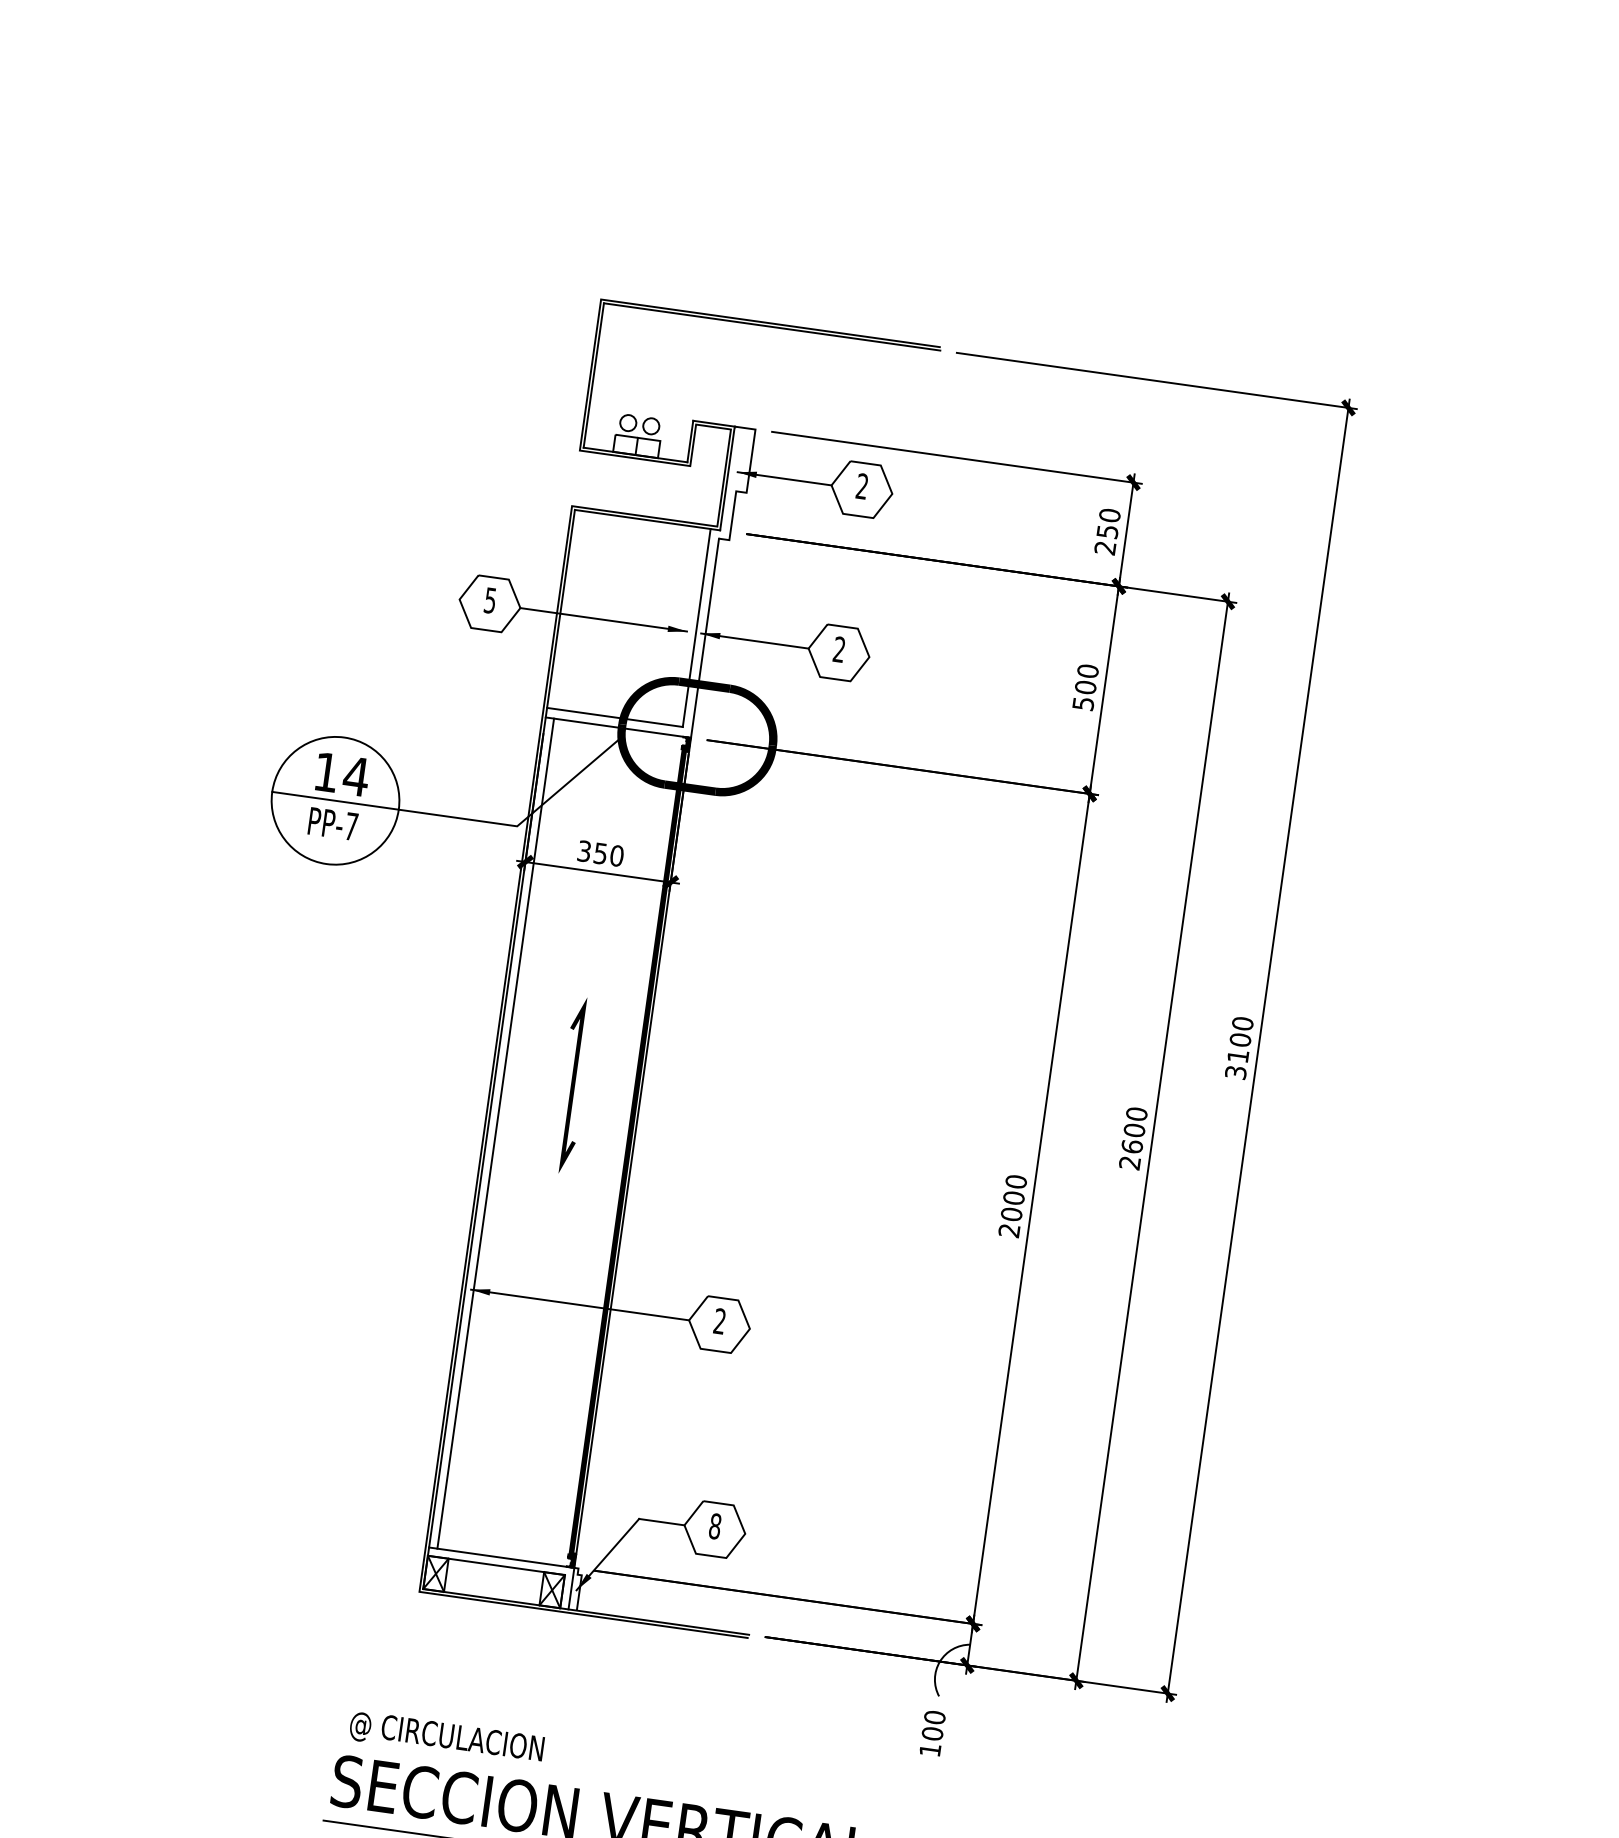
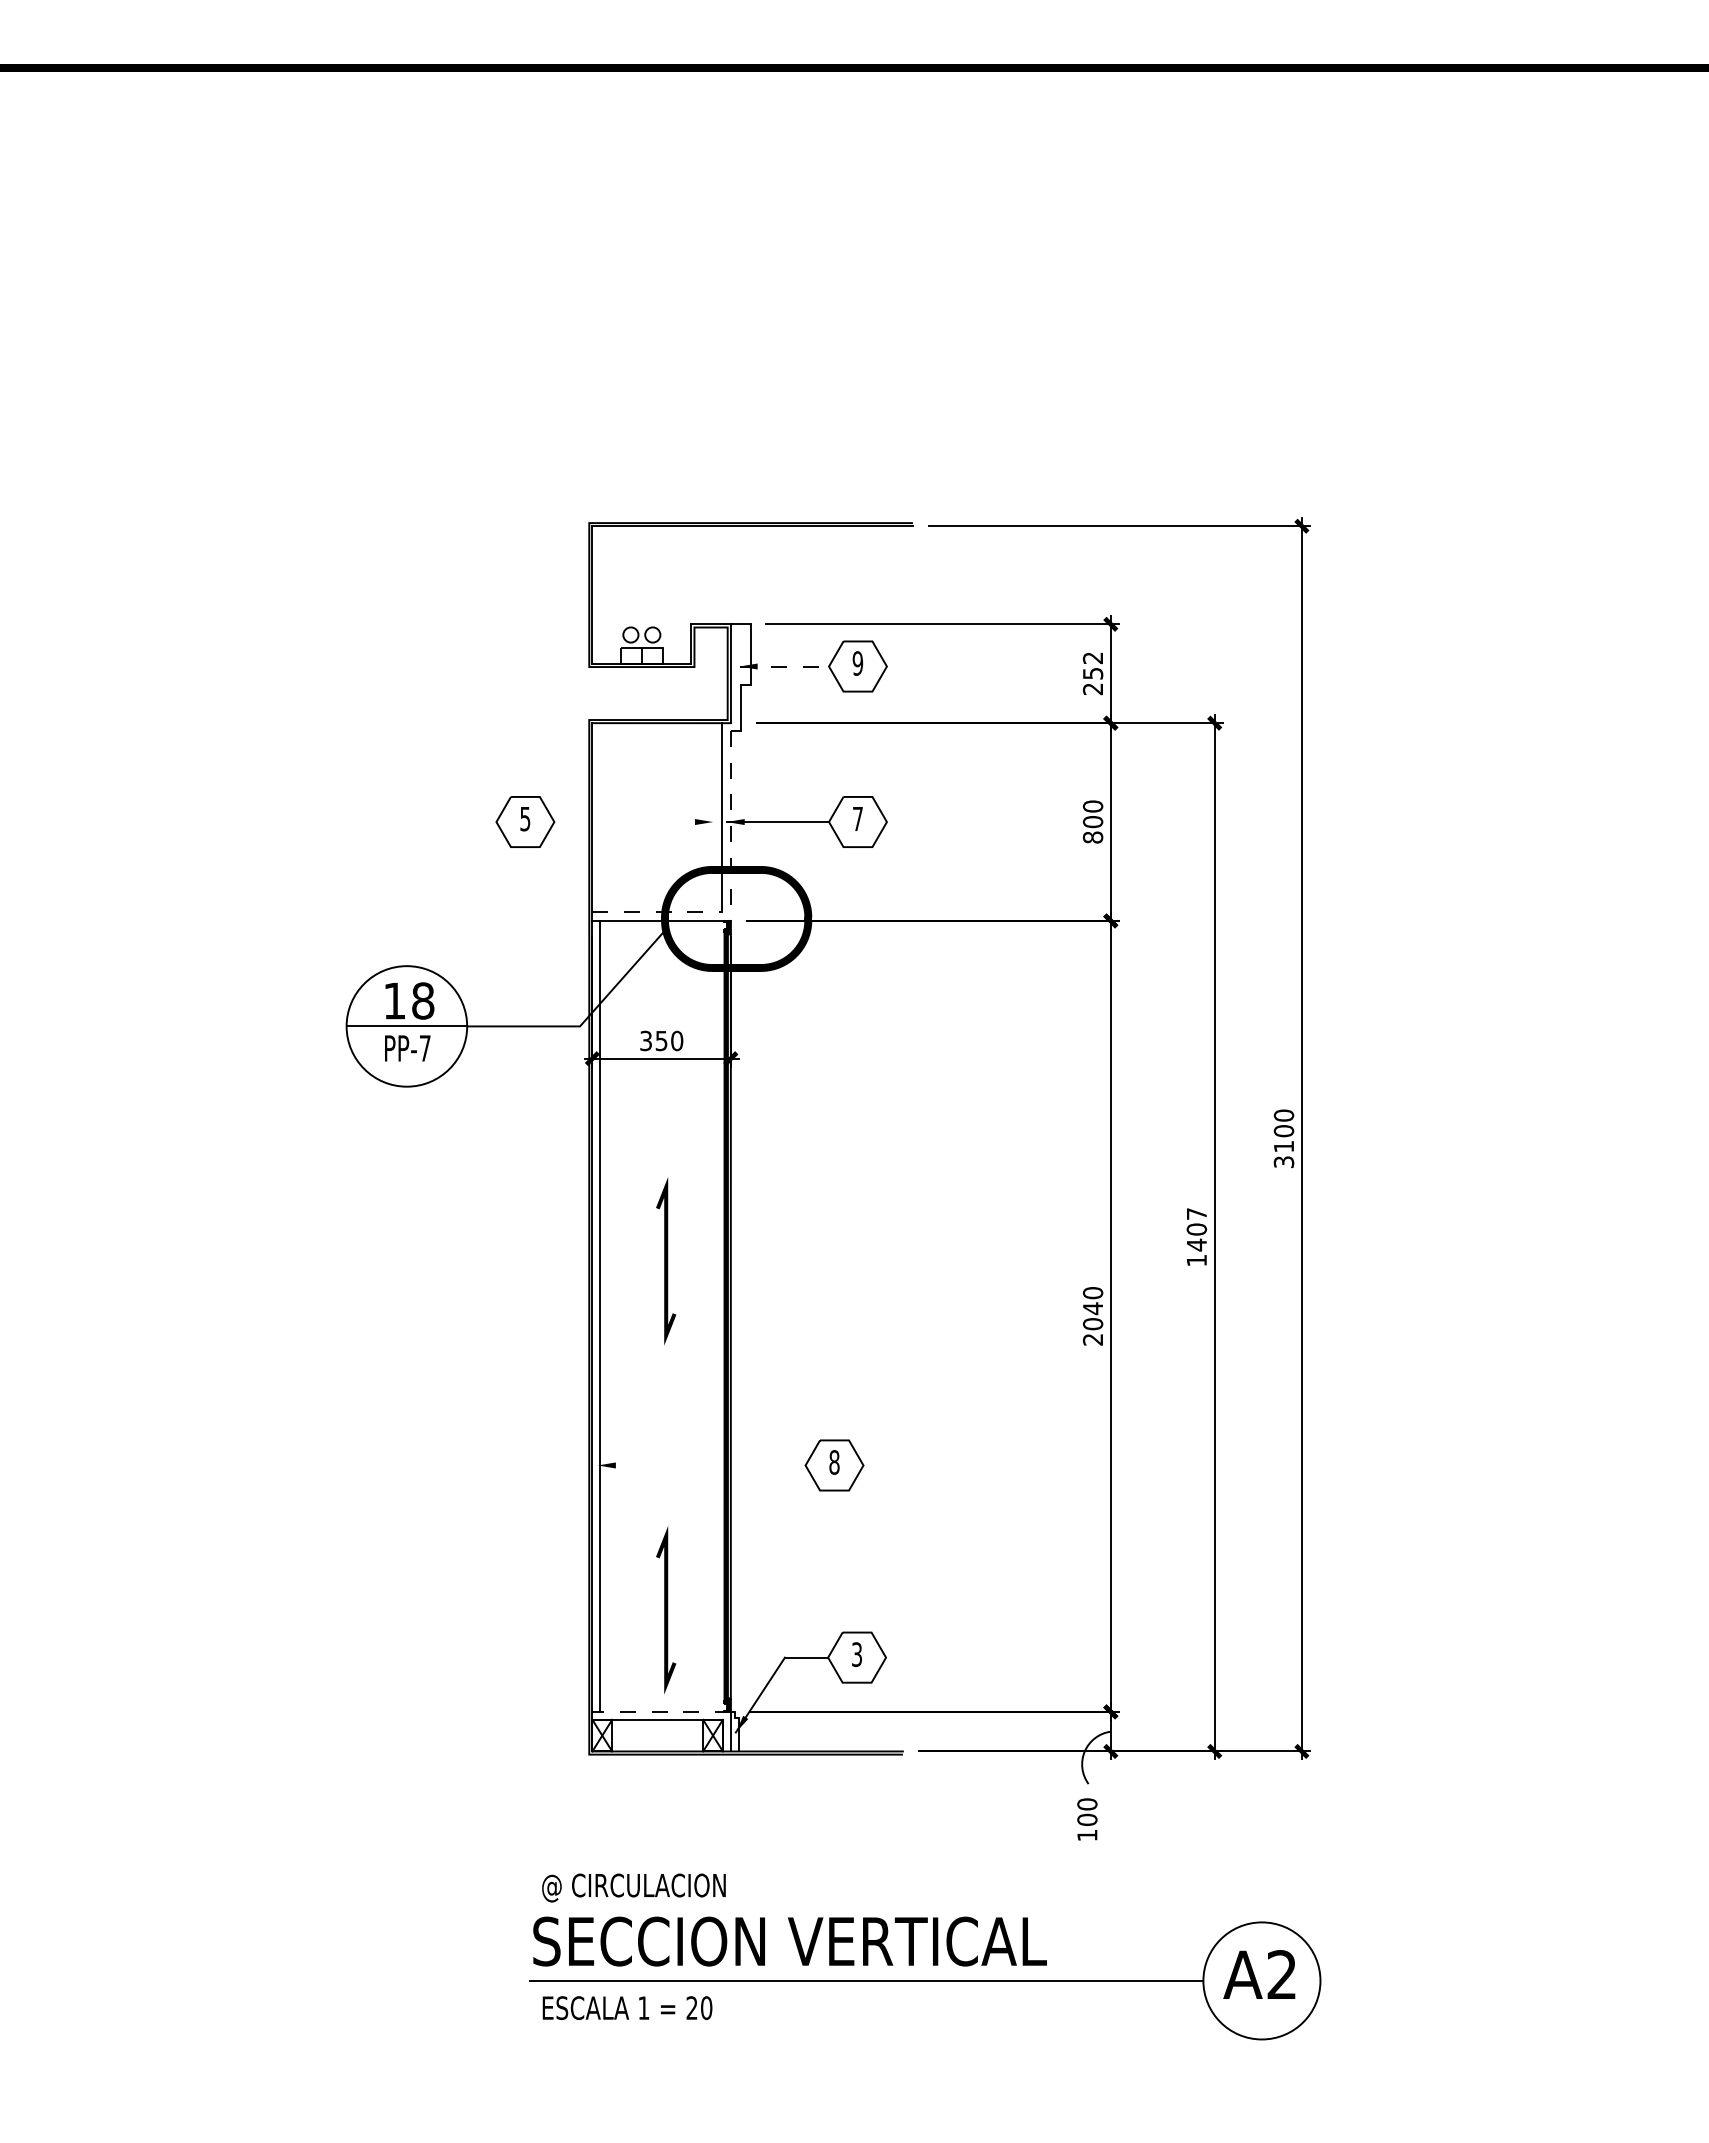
line: (784, 478) -> (784, 666), solid -> dashed
text: (861, 486) -> (857, 663), 2 -> 9
text: (1109, 515) -> (1092, 658), 250 -> 252
line: (603, 620) -> (633, 822), removed
line: (704, 638) -> (730, 826), solid -> dashed
text: (839, 649) -> (857, 818), 2 -> 7
text: (1082, 703) -> (1092, 837), 500 -> 800
line: (615, 717) -> (657, 911), solid -> dashed
text: (355, 775) -> (422, 1000), 14 -> 18
text: (1132, 1138) -> (1196, 1237), 2600 -> 1407
text: (1013, 1197) -> (1092, 1308), 2000 -> 2040
line: (579, 1305) -> (701, 1465), removed
text: (719, 1321) -> (834, 1462), 2 -> 8
line: (521, 1450) -> (666, 1609), added
text: (715, 1526) -> (857, 1654), 8 -> 3
line: (501, 1557) -> (661, 1711), solid -> dashed

